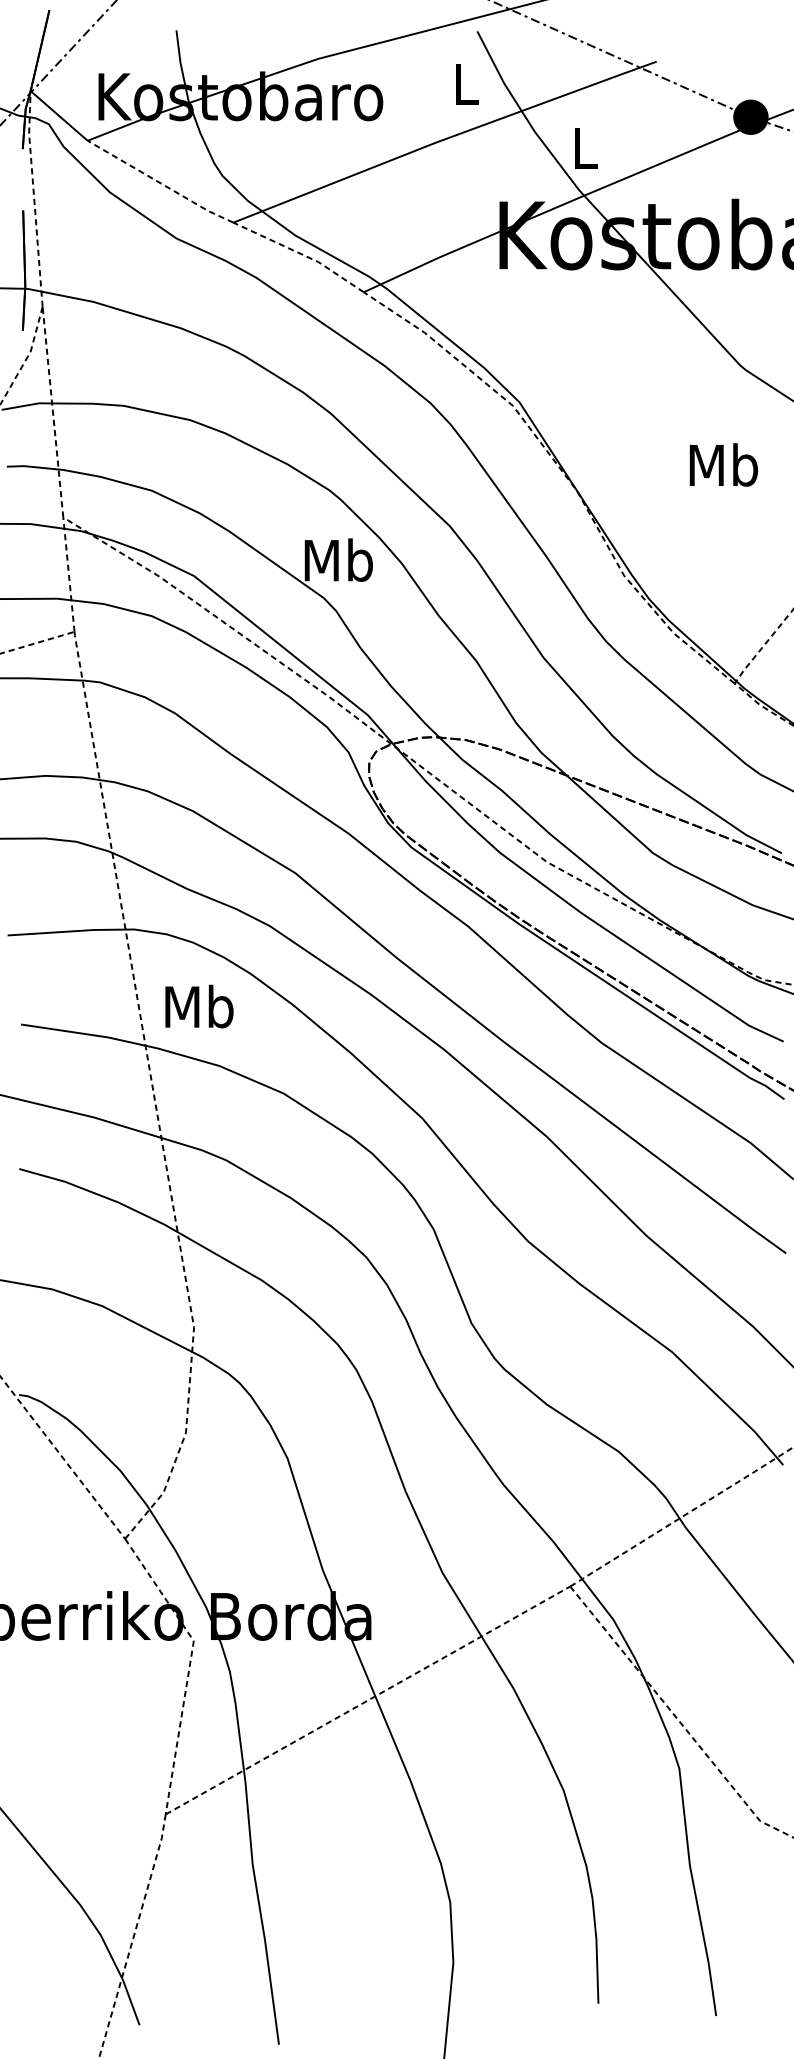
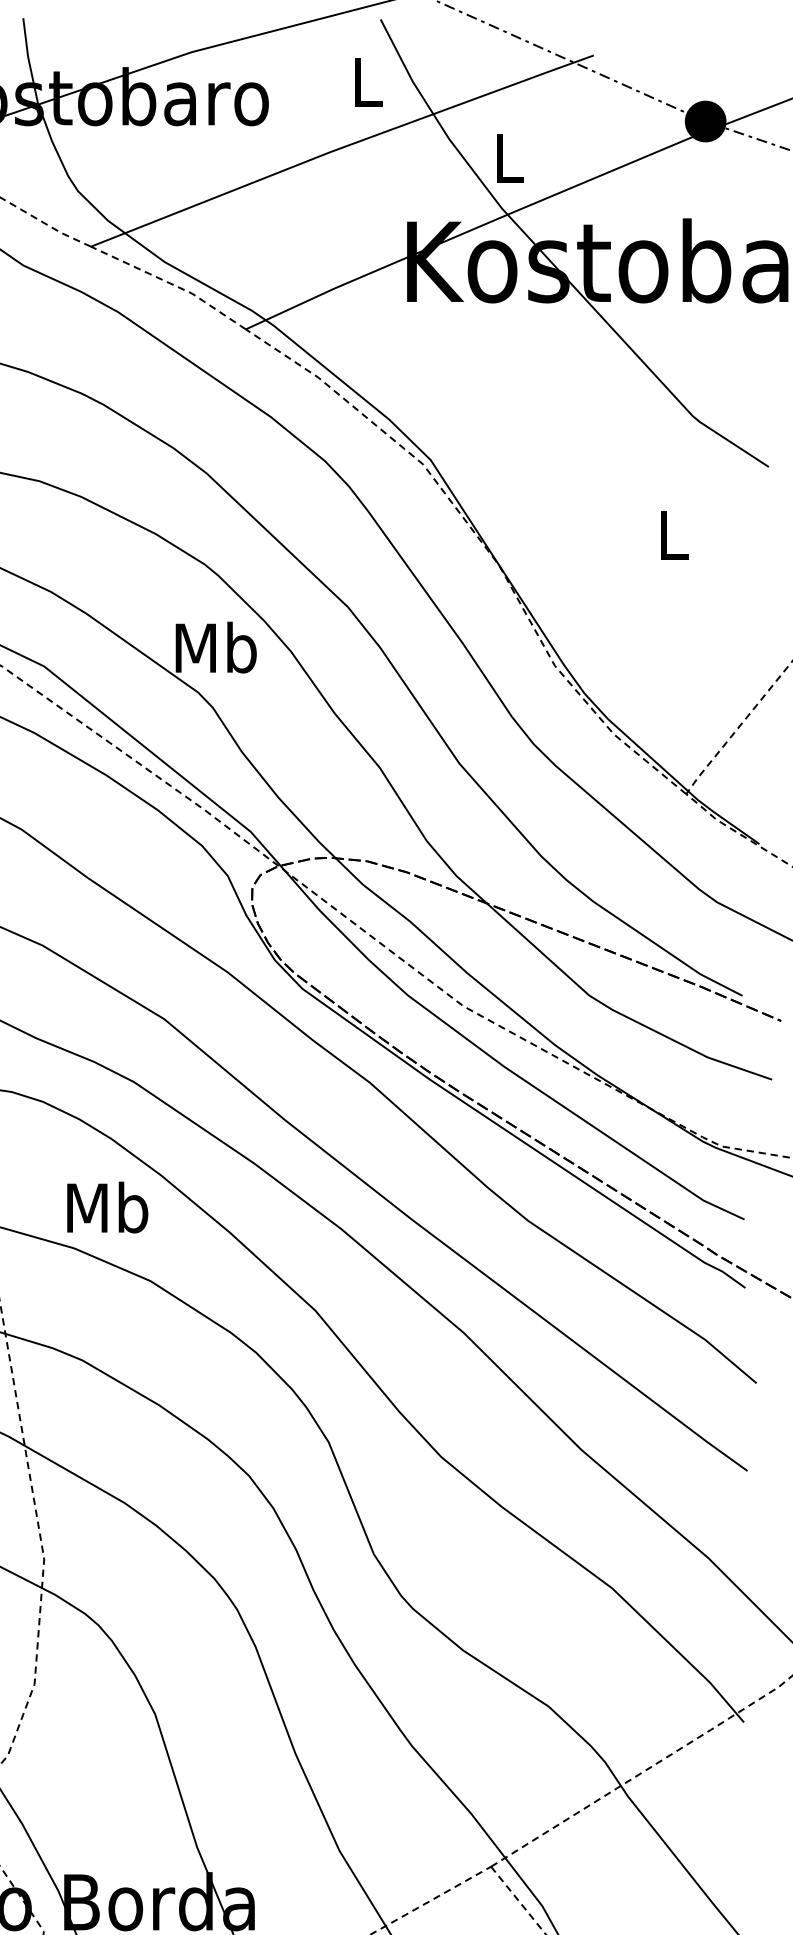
text: (723, 464) -> (673, 533), Mb -> L
text: (199, 1006) -> (107, 1207), moved

